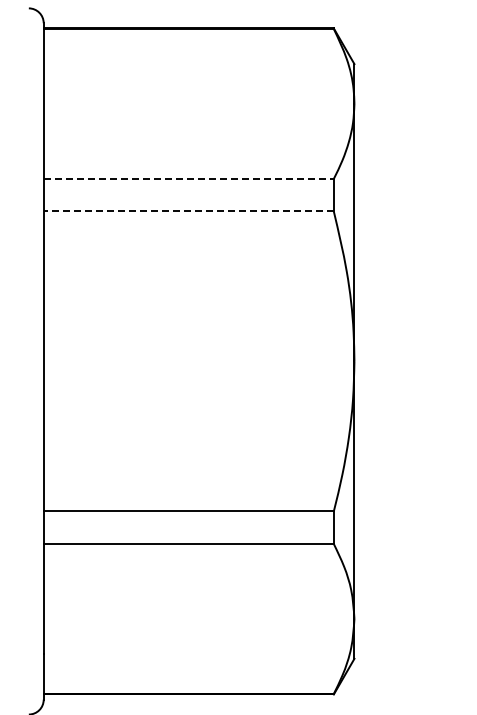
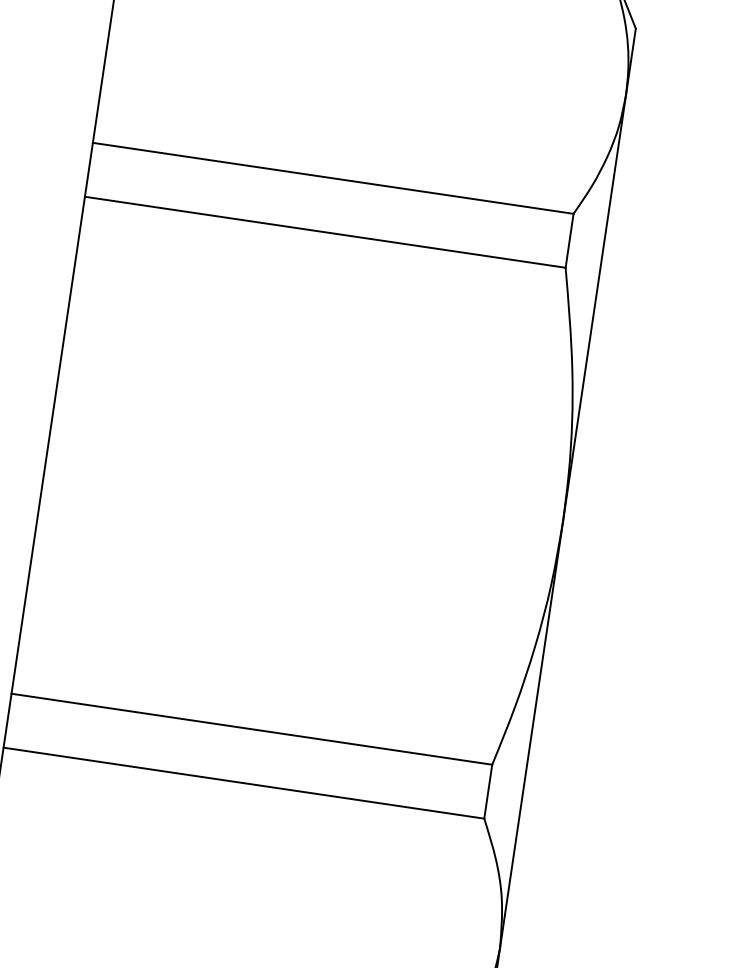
line: (189, 178) -> (334, 177), dashed -> solid
line: (188, 211) -> (324, 232), dashed -> solid

